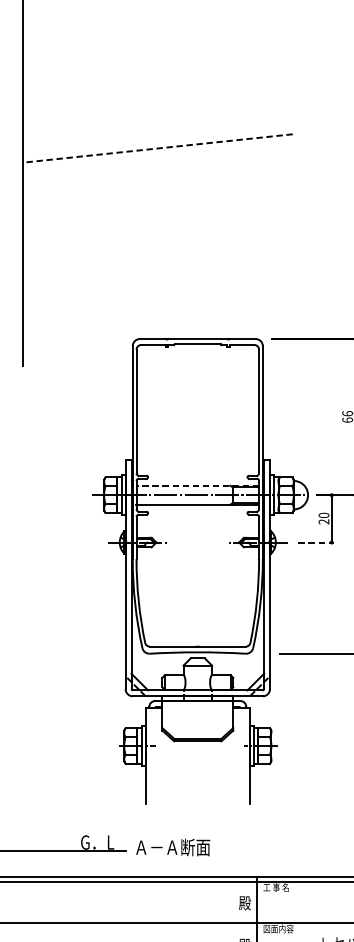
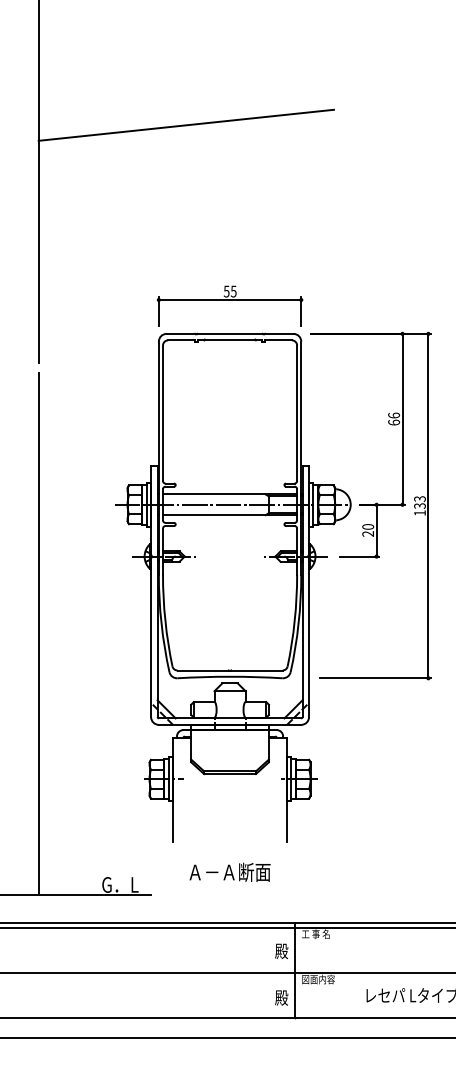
line: (157, 148) -> (185, 125), dashed -> solid
part: (197, 313) -> (229, 305), added
line: (197, 485) -> (229, 494), dashed -> solid
line: (316, 542) -> (359, 556), dashed -> solid
line: (22, 612) -> (38, 633), added
text: (172, 846) -> (229, 871), moved

